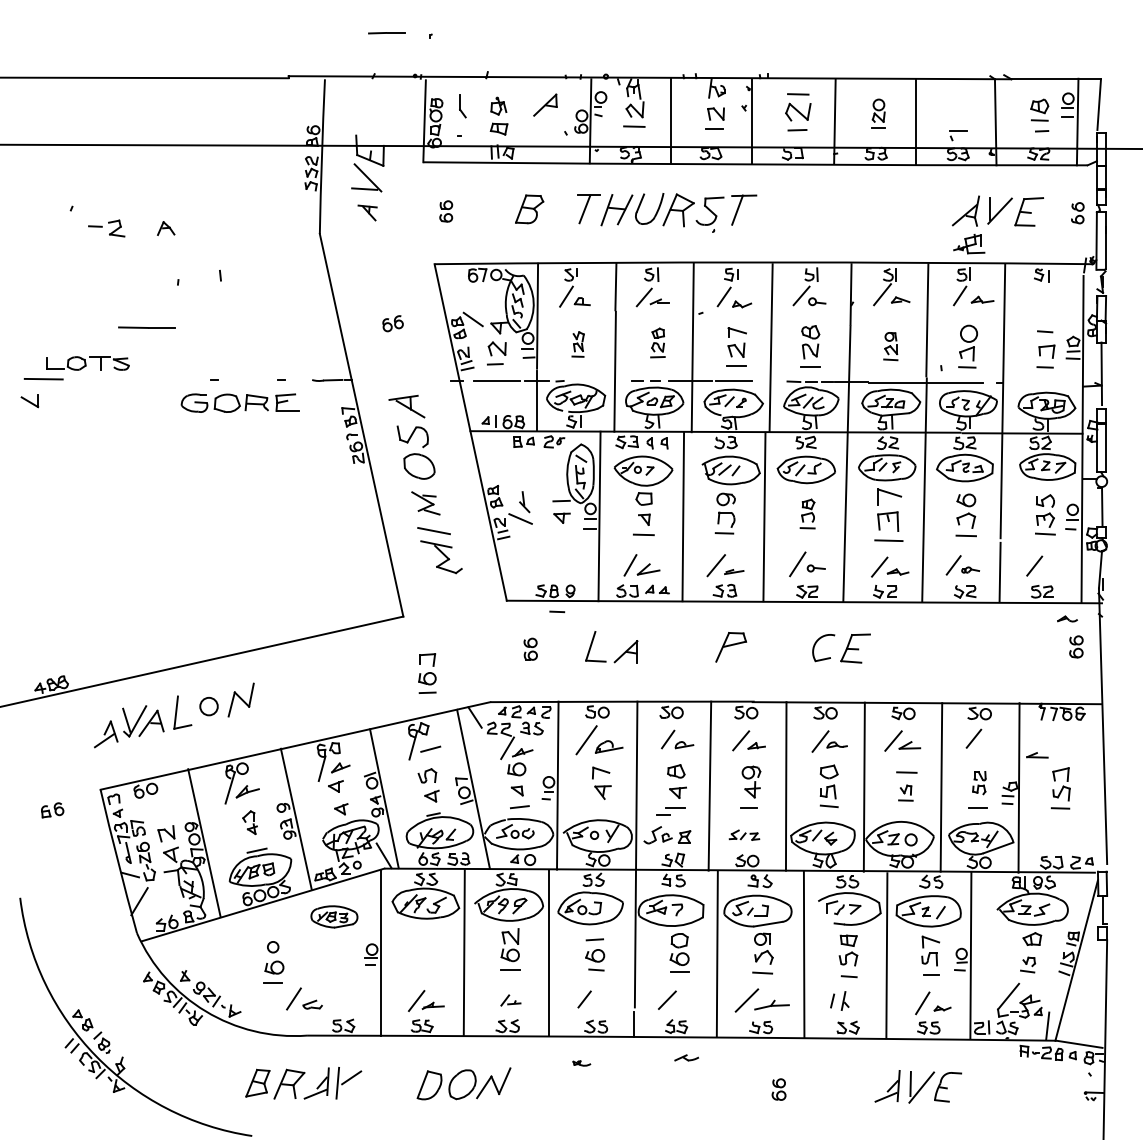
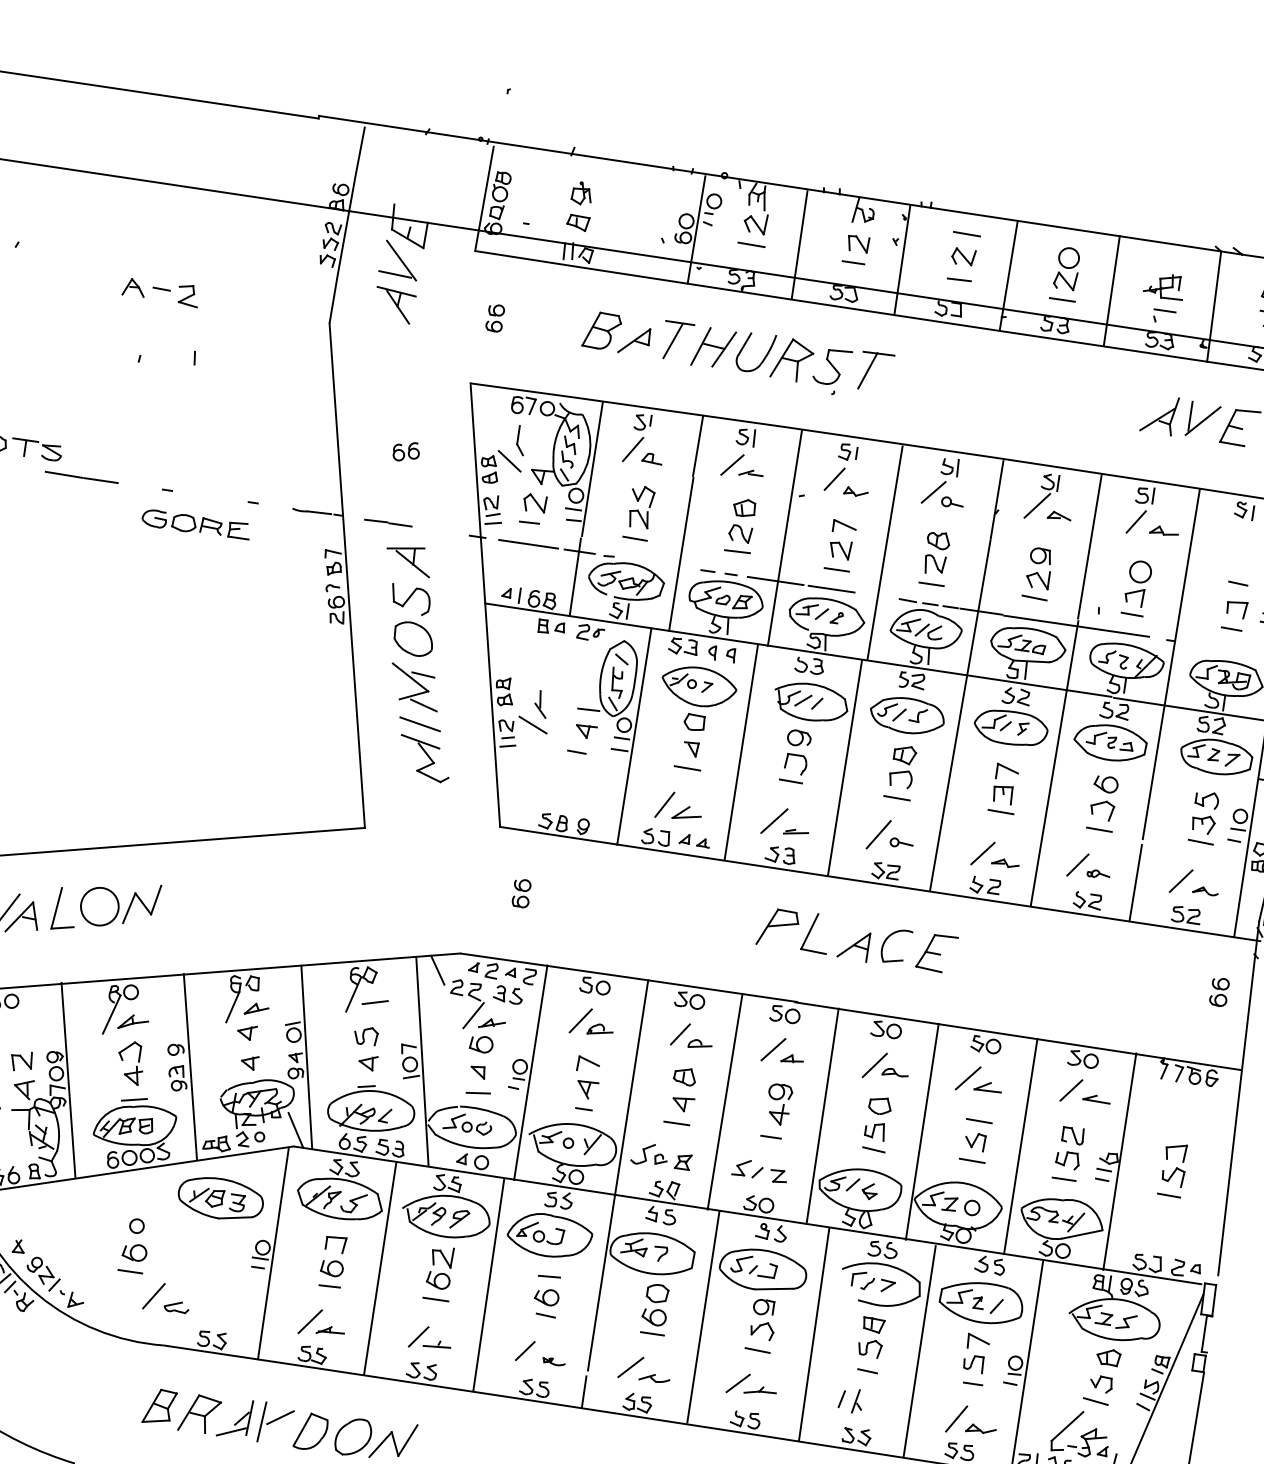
line: (386, 33) -> (387, 523), moved
part: (545, 104) -> (634, 339), moved
part: (462, 106) -> (520, 440), moved
part: (797, 112) -> (962, 257), size x0.71
part: (878, 113) -> (1065, 273), size x1.43
part: (367, 212) -> (394, 304), size x1.67
part: (106, 228) -> (175, 293), moved
part: (969, 244) -> (1164, 286), moved
line: (146, 327) -> (80, 477), moved
part: (657, 342) -> (740, 525), size x1.43
part: (577, 344) -> (638, 512), size x1.67
part: (890, 346) -> (1037, 573), size x1.43
part: (239, 402) -> (195, 523), size x0.71
part: (425, 503) -> (414, 687), size x1.43
part: (807, 513) -> (900, 771), size x1.43
part: (888, 514) -> (1003, 787), size x0.71
line: (557, 611) -> (577, 751), moved
part: (1067, 618) -> (1205, 890), moved
part: (620, 655) -> (846, 948), moved
part: (427, 673) -> (333, 1261), moved
circle: (208, 706) -> (99, 906), size x1.67
part: (599, 740) -> (592, 1022), size x0.71
part: (1037, 755) -> (1096, 1099), moved
part: (979, 782) -> (1070, 1147), size x1.43
part: (905, 792) -> (973, 1146), size x1.43
line: (663, 814) -> (583, 1109), moved
part: (249, 822) -> (129, 1062), size x1.43
part: (744, 834) -> (760, 1170), size x1.43
part: (334, 916) -> (221, 1198), size x1.43
part: (1027, 964) -> (1097, 1388), size x1.43
part: (510, 1000) -> (430, 1338), size x1.67
part: (762, 1000) -> (752, 1385), size x0.71
part: (942, 1008) -> (980, 1429), size x1.43
part: (686, 1057) -> (654, 1377), moved
part: (581, 1063) -> (553, 1361), moved
part: (303, 1083) -> (218, 1415), moved

